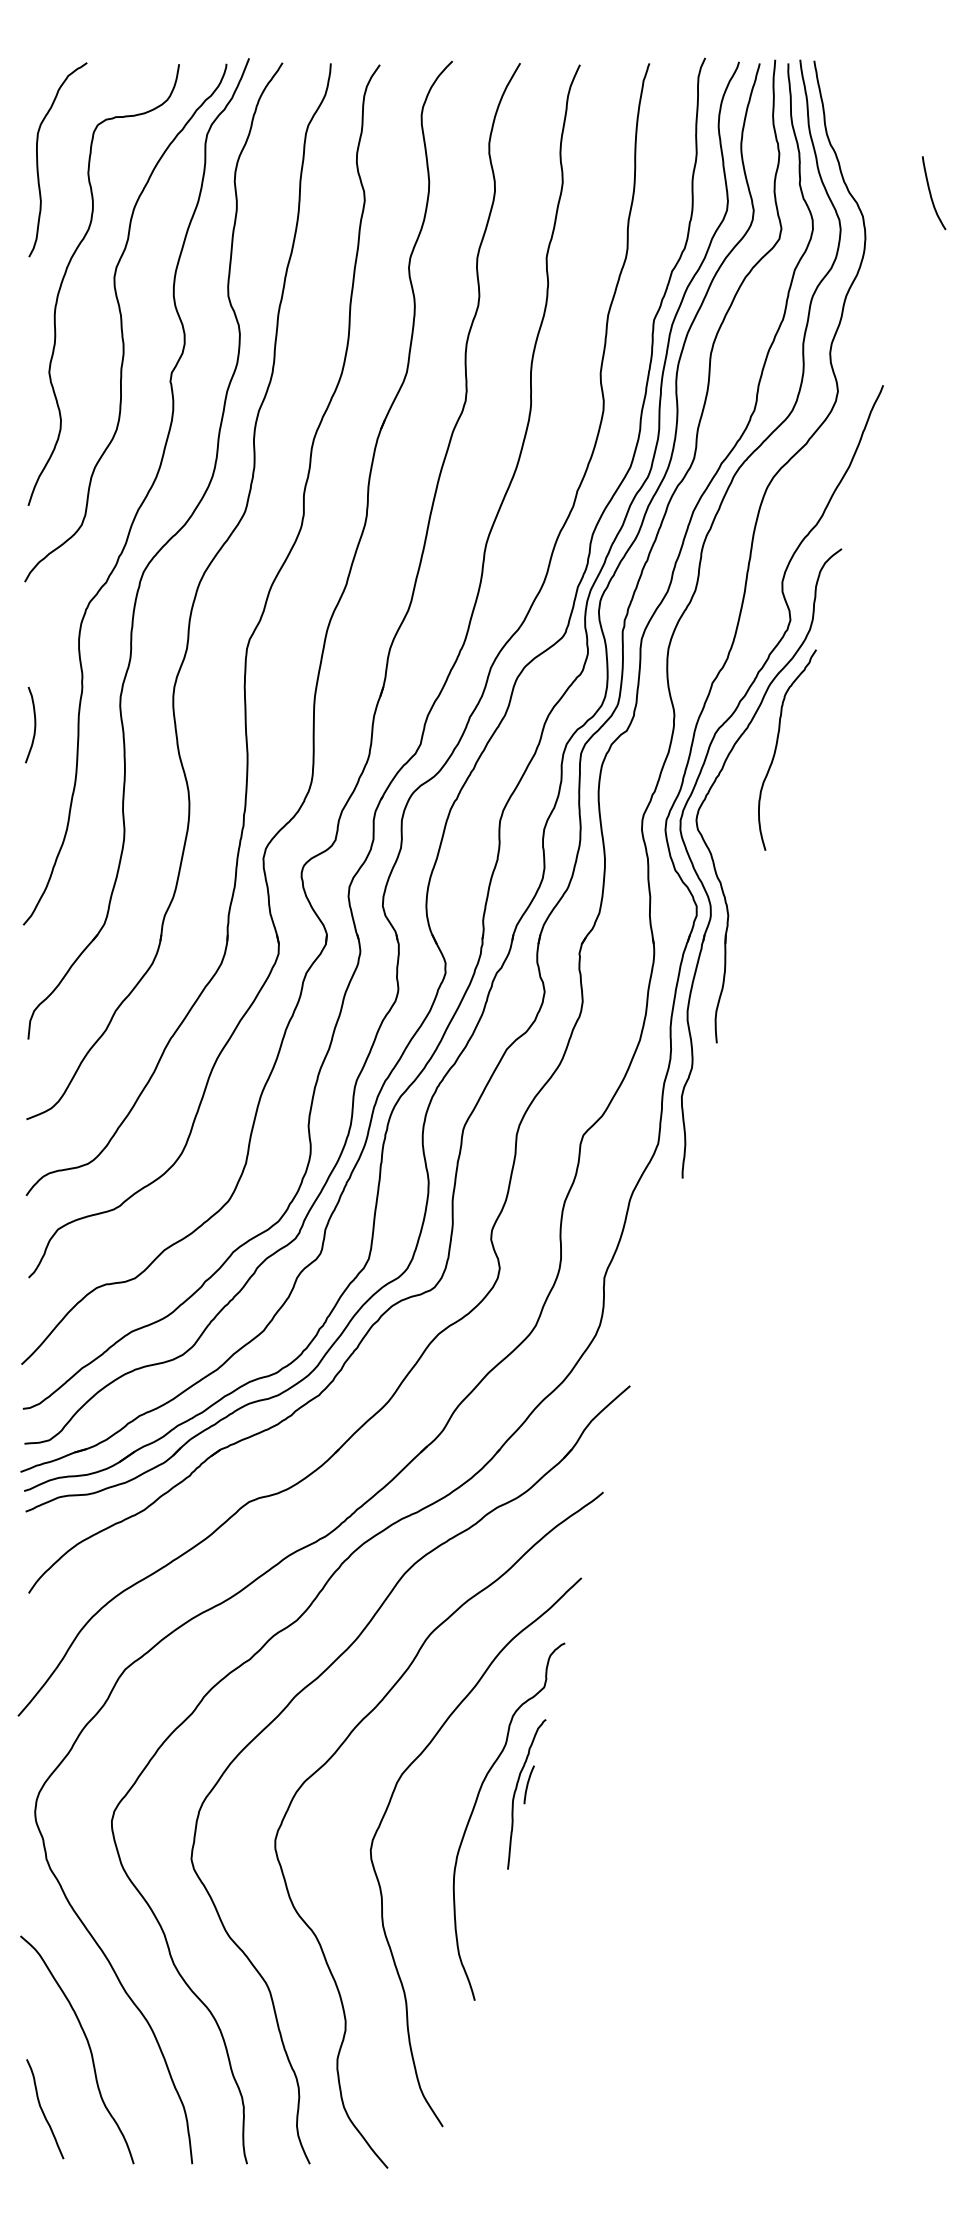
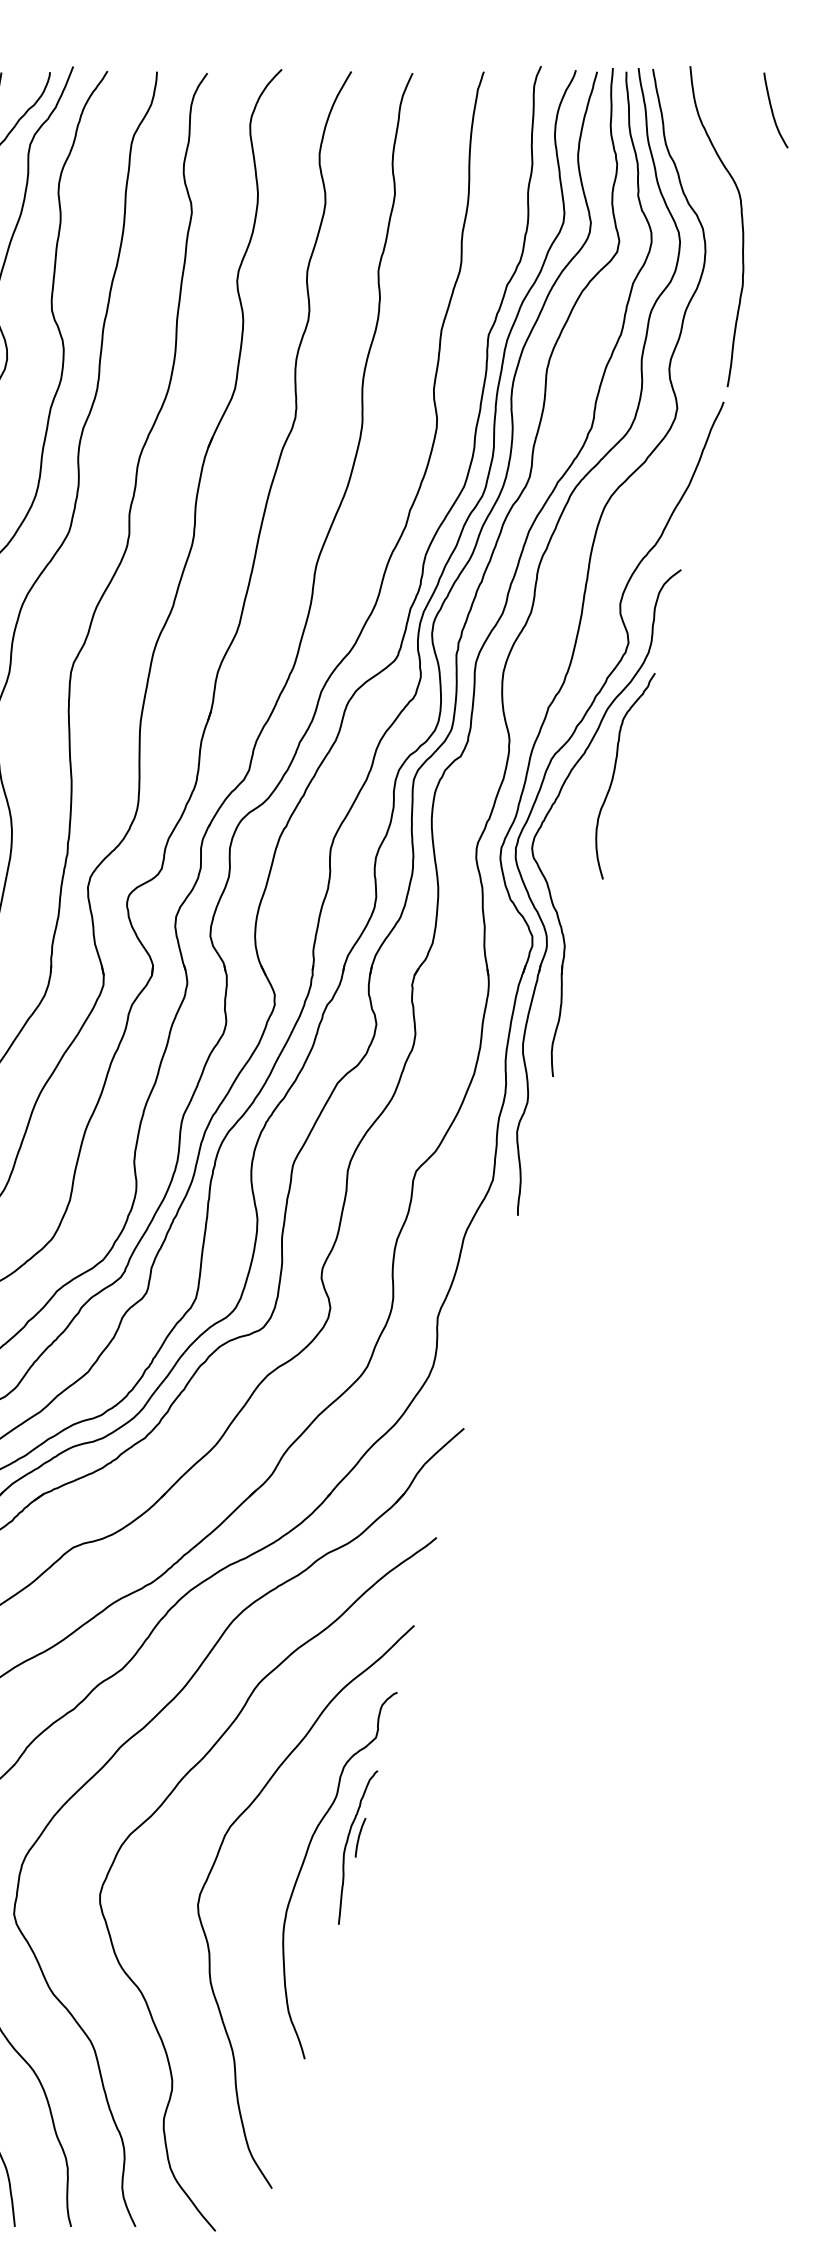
curve: (931, 193) -> (773, 110), moved
curve: (900, 214) -> (741, 226), added

